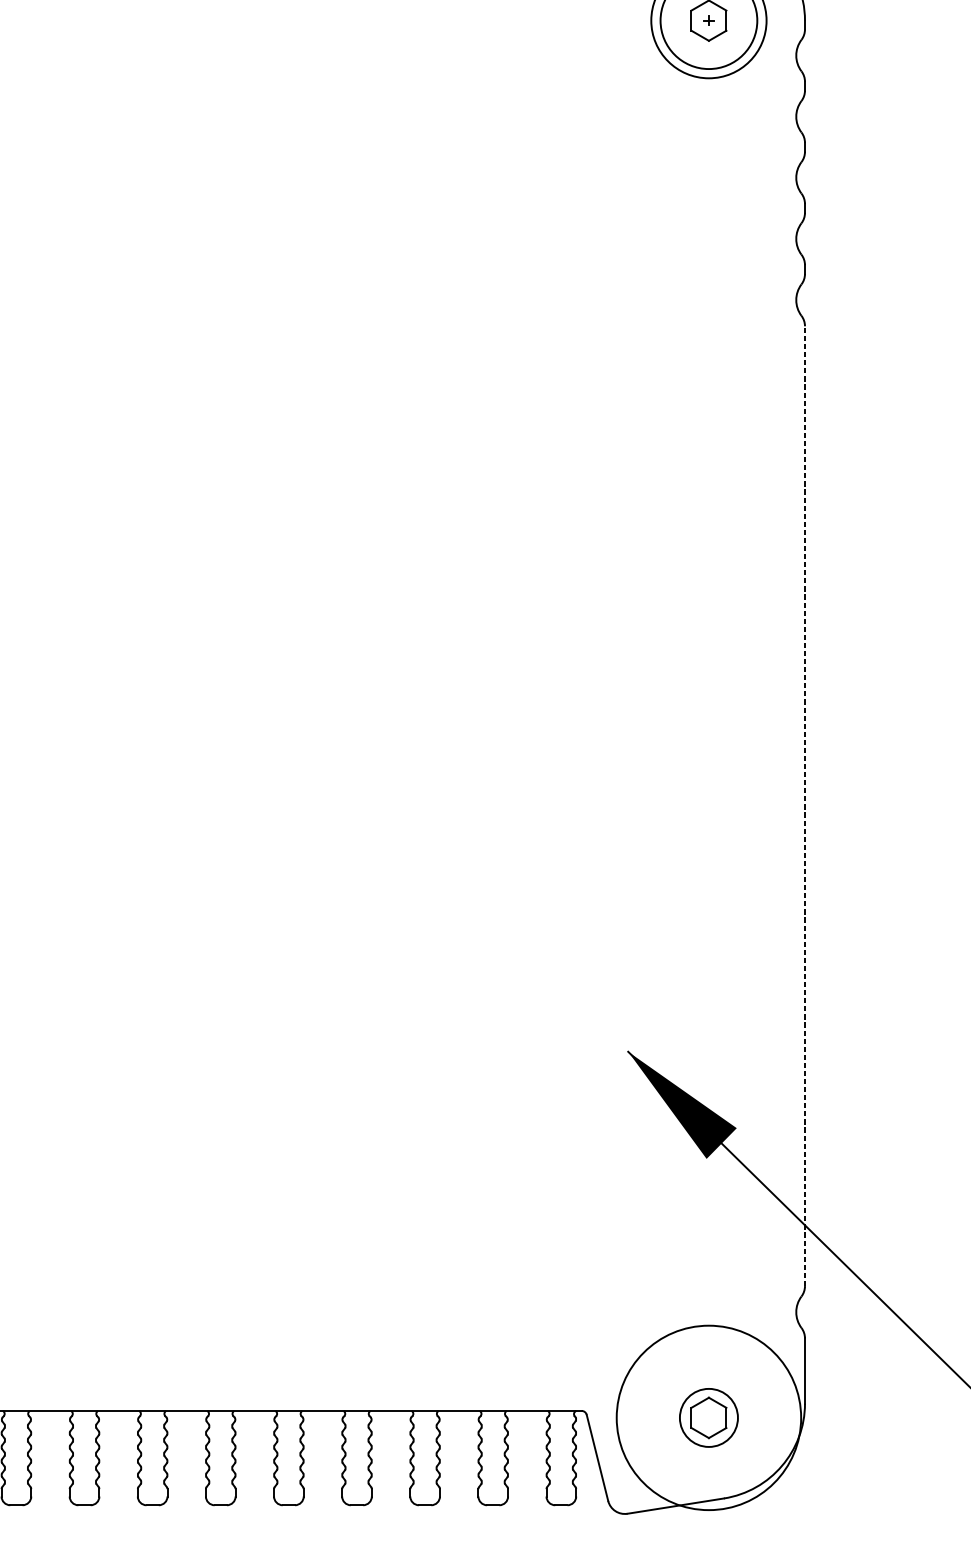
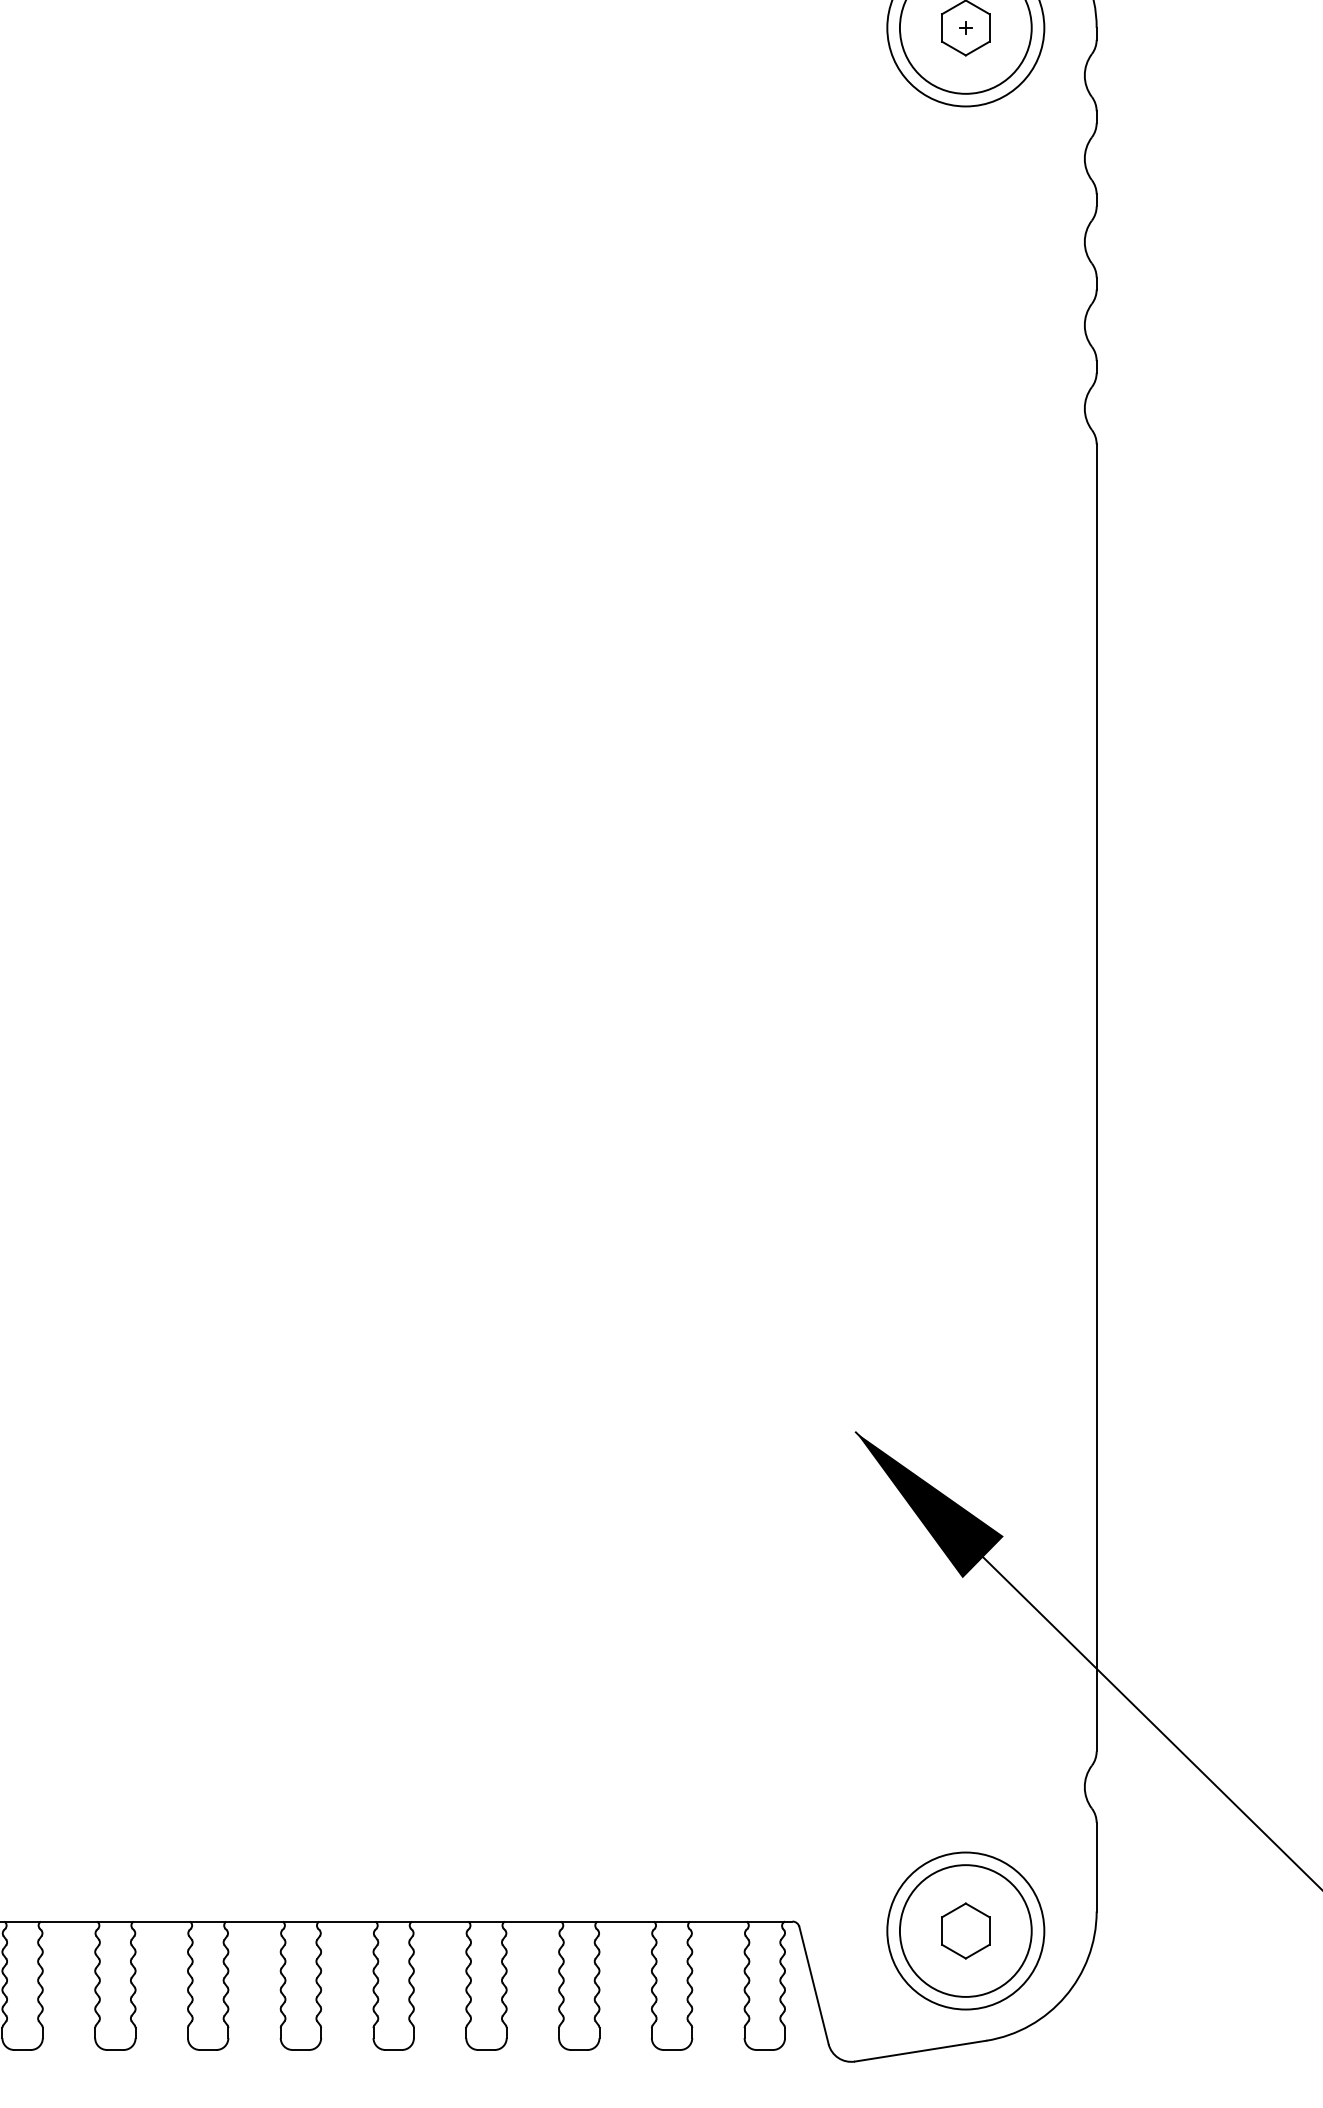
line: (804, 805) -> (1096, 1097), dashed -> solid
circle: (708, 1417) -> (965, 1930), size x0.62
circle: (708, 1417) -> (965, 1930), size x1.67

